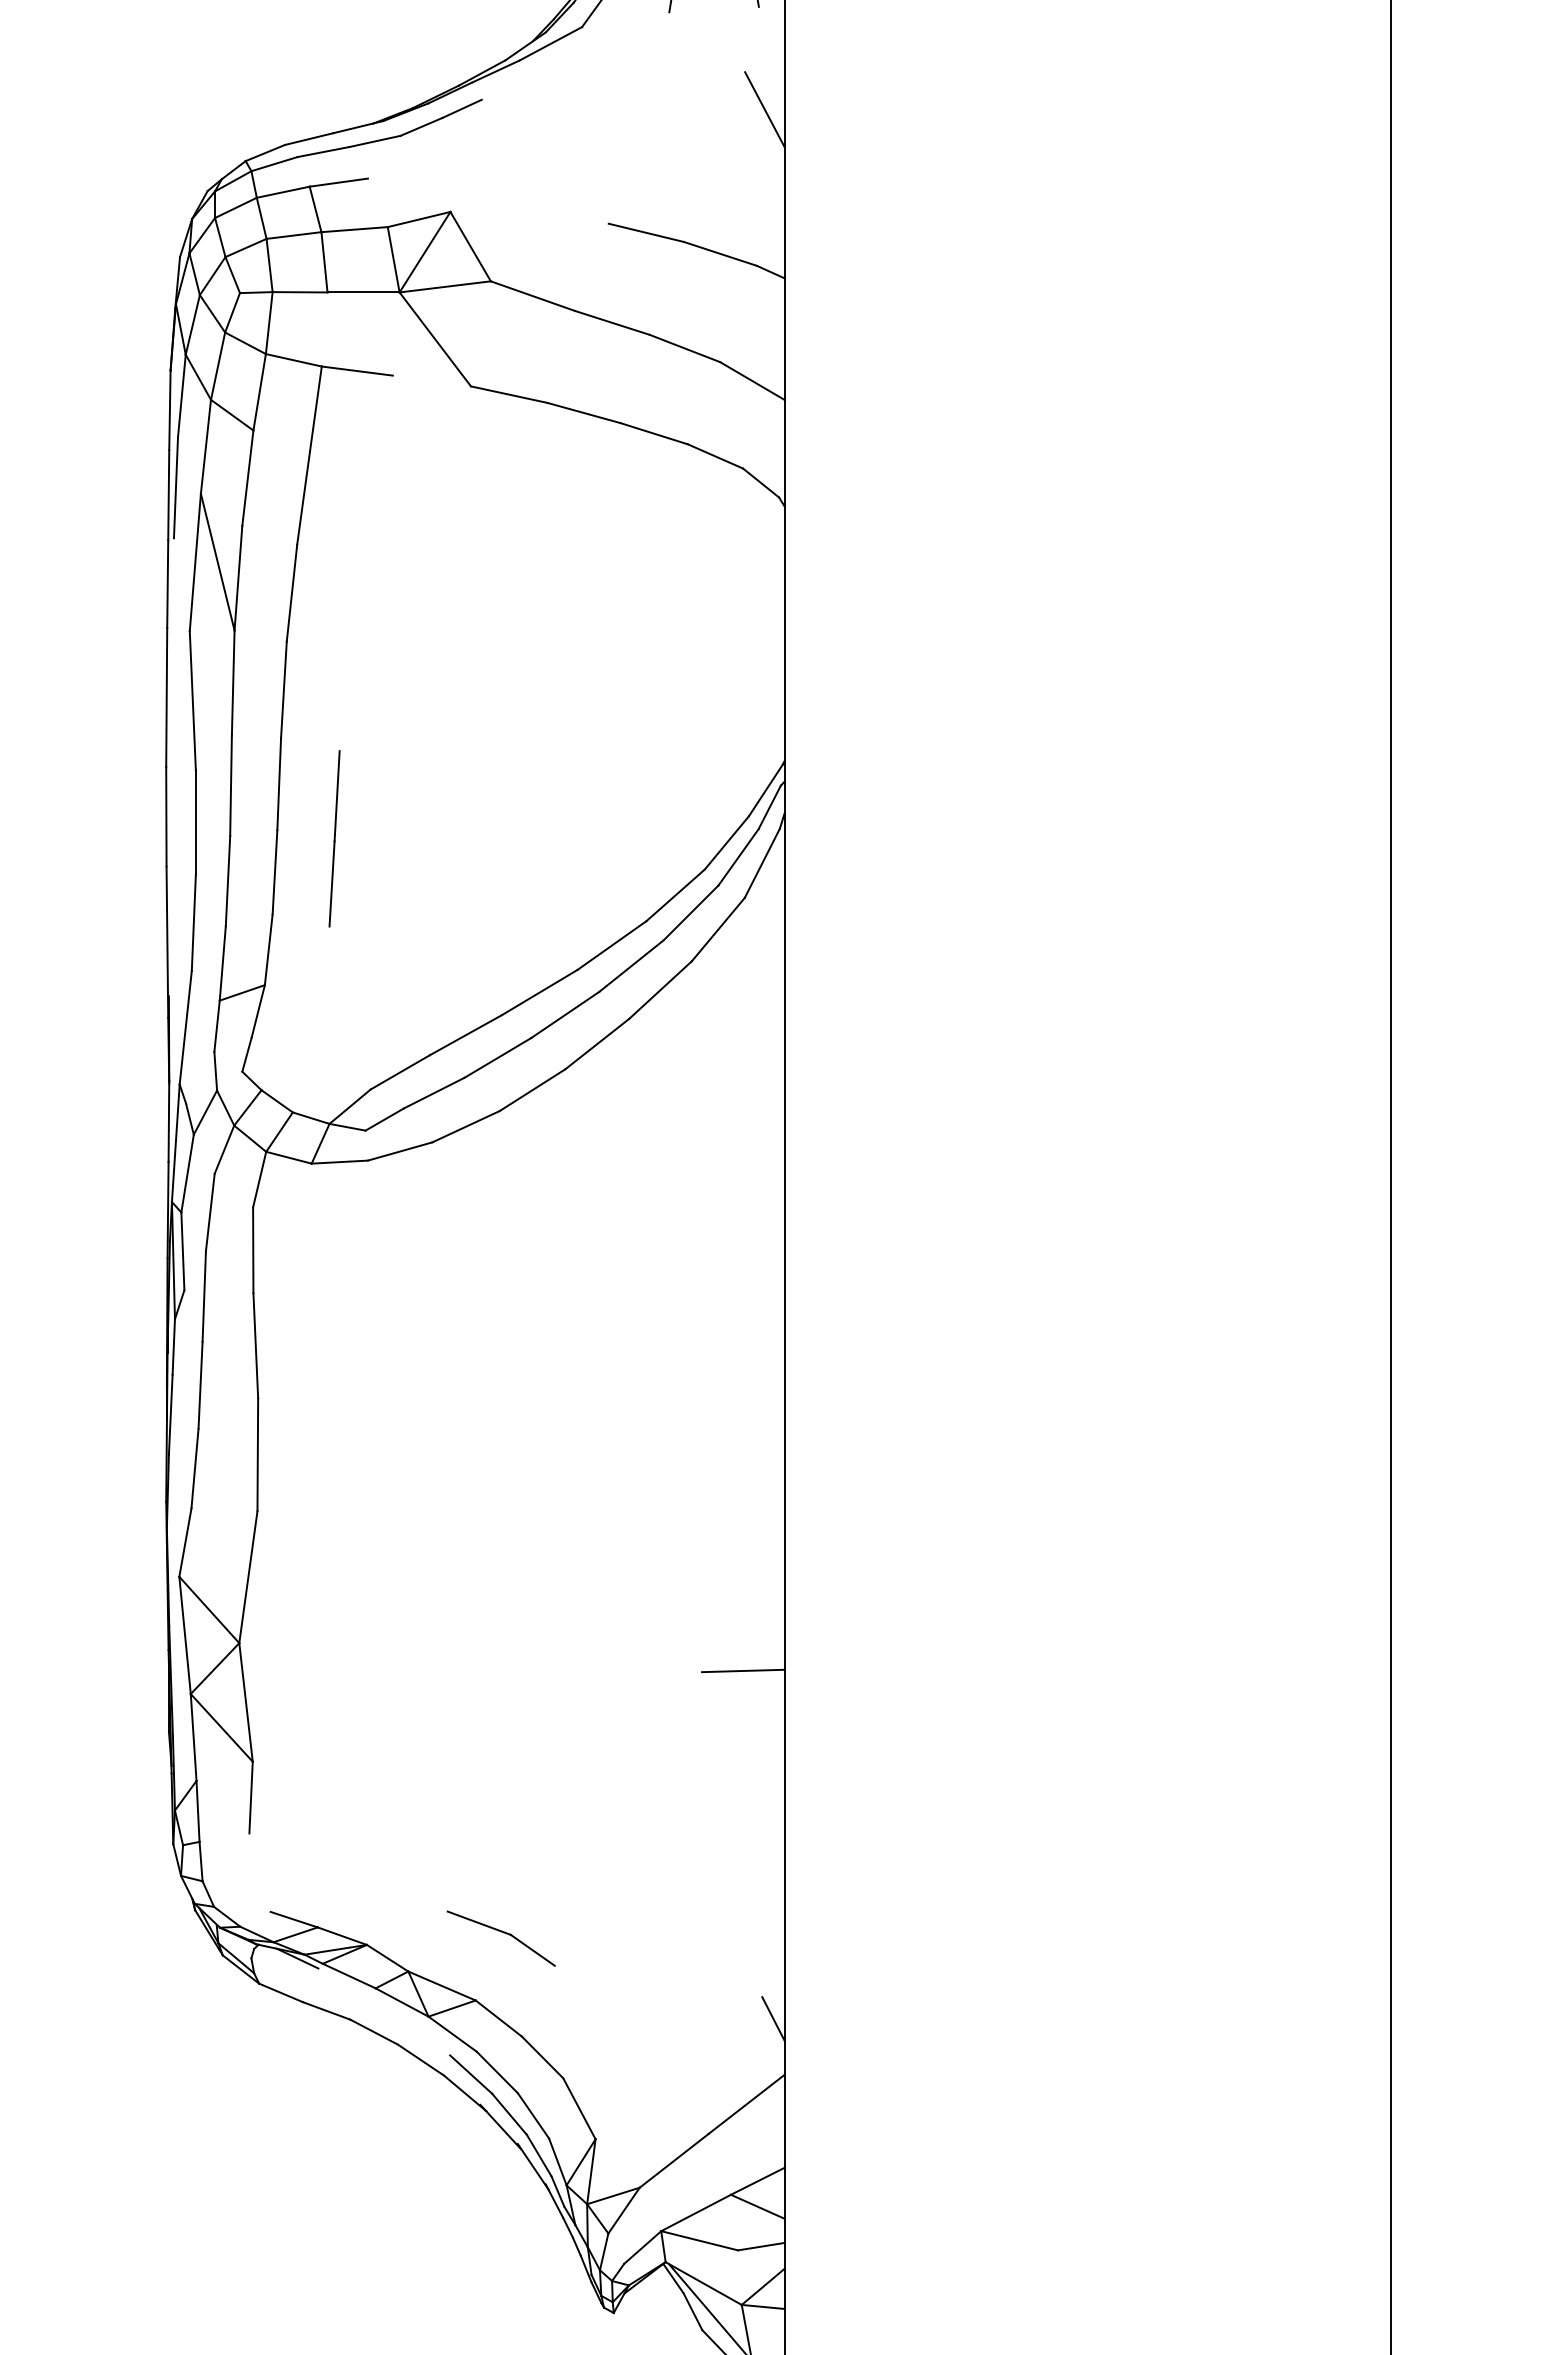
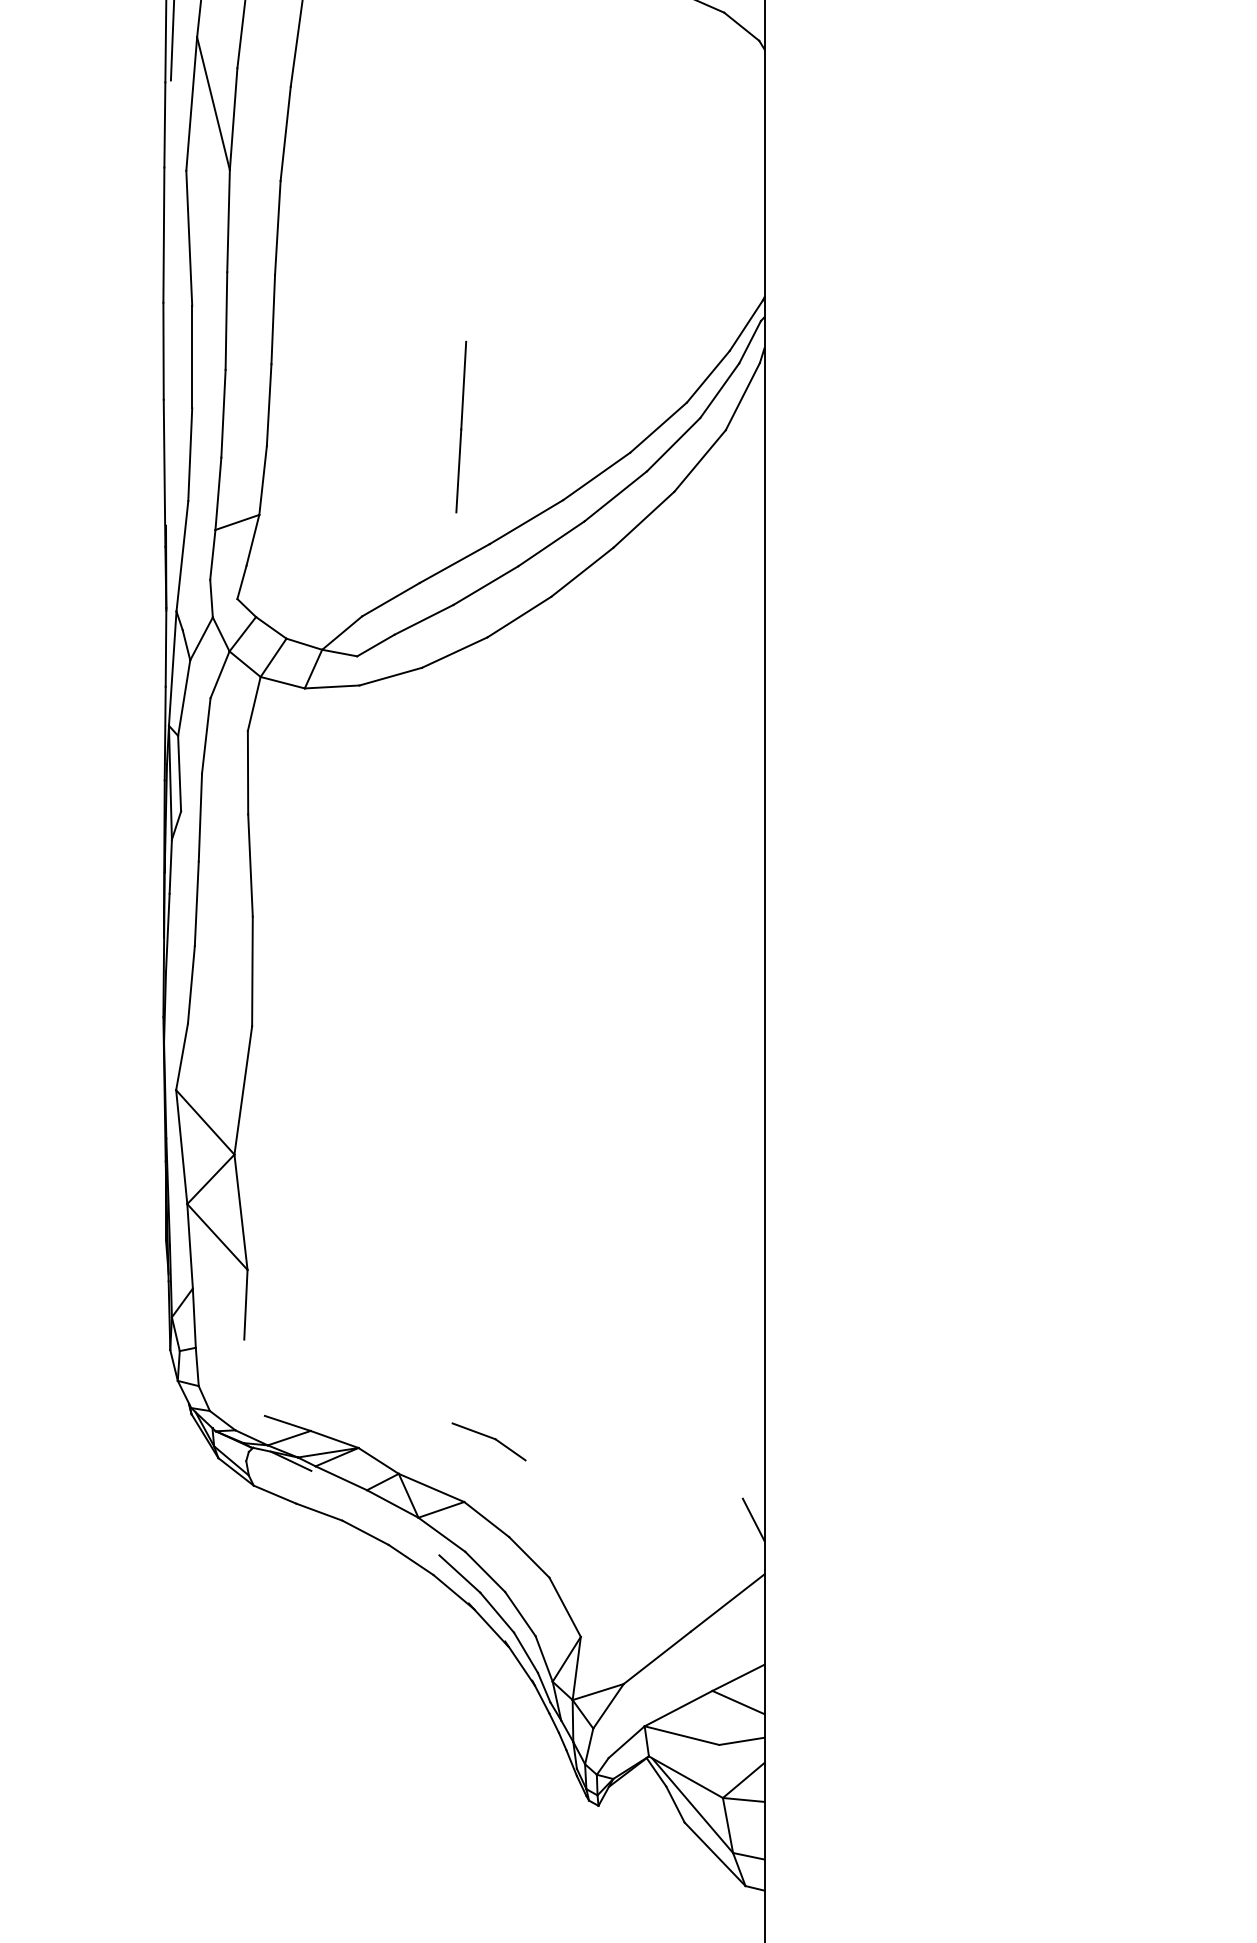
line: (334, 838) -> (461, 426), moved
line: (743, 1670) -> (724, 1181), removed
part: (500, 1938) -> (488, 1441), size x0.7

